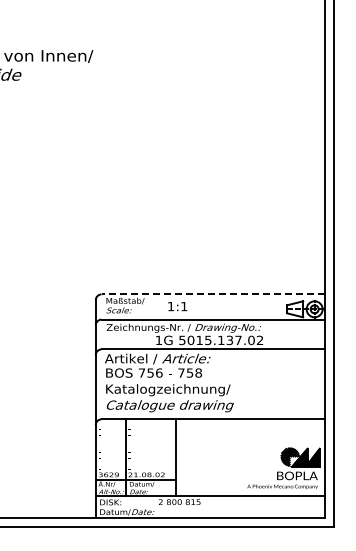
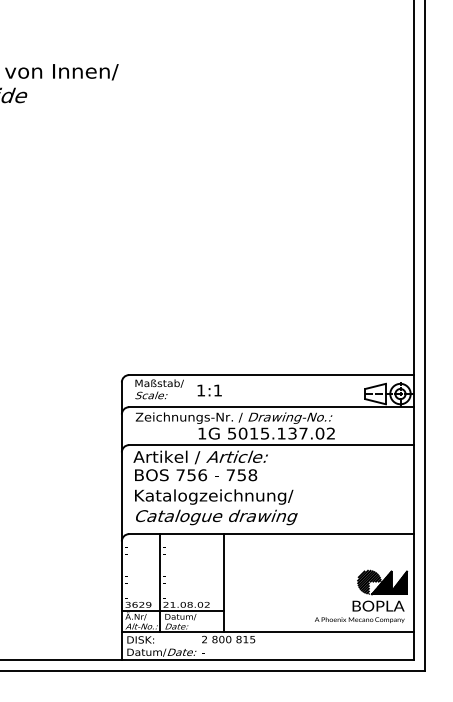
line: (213, 294) -> (271, 375), dashed -> solid
text: (177, 306) -> (209, 390), moved

